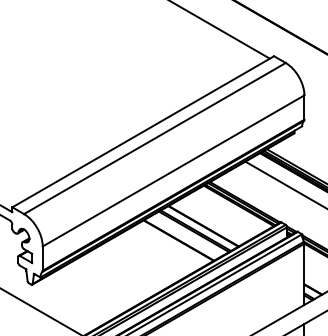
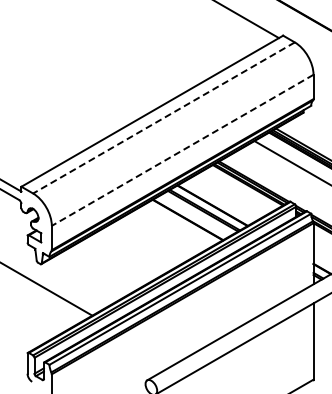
line: (154, 139) -> (163, 118), solid -> dashed
line: (173, 171) -> (182, 150), solid -> dashed

